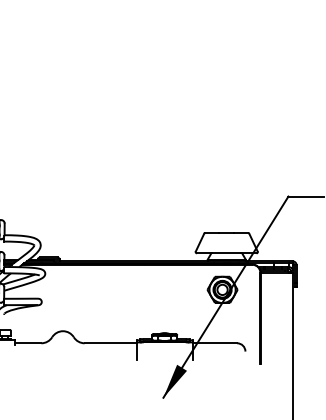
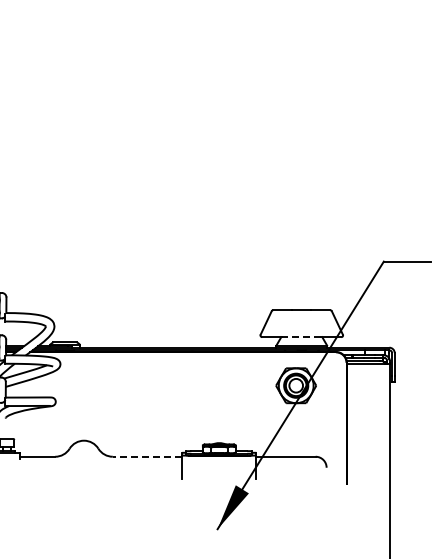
line: (226, 253) -> (301, 337), solid -> dashed
line: (110, 343) -> (147, 456), solid -> dashed

